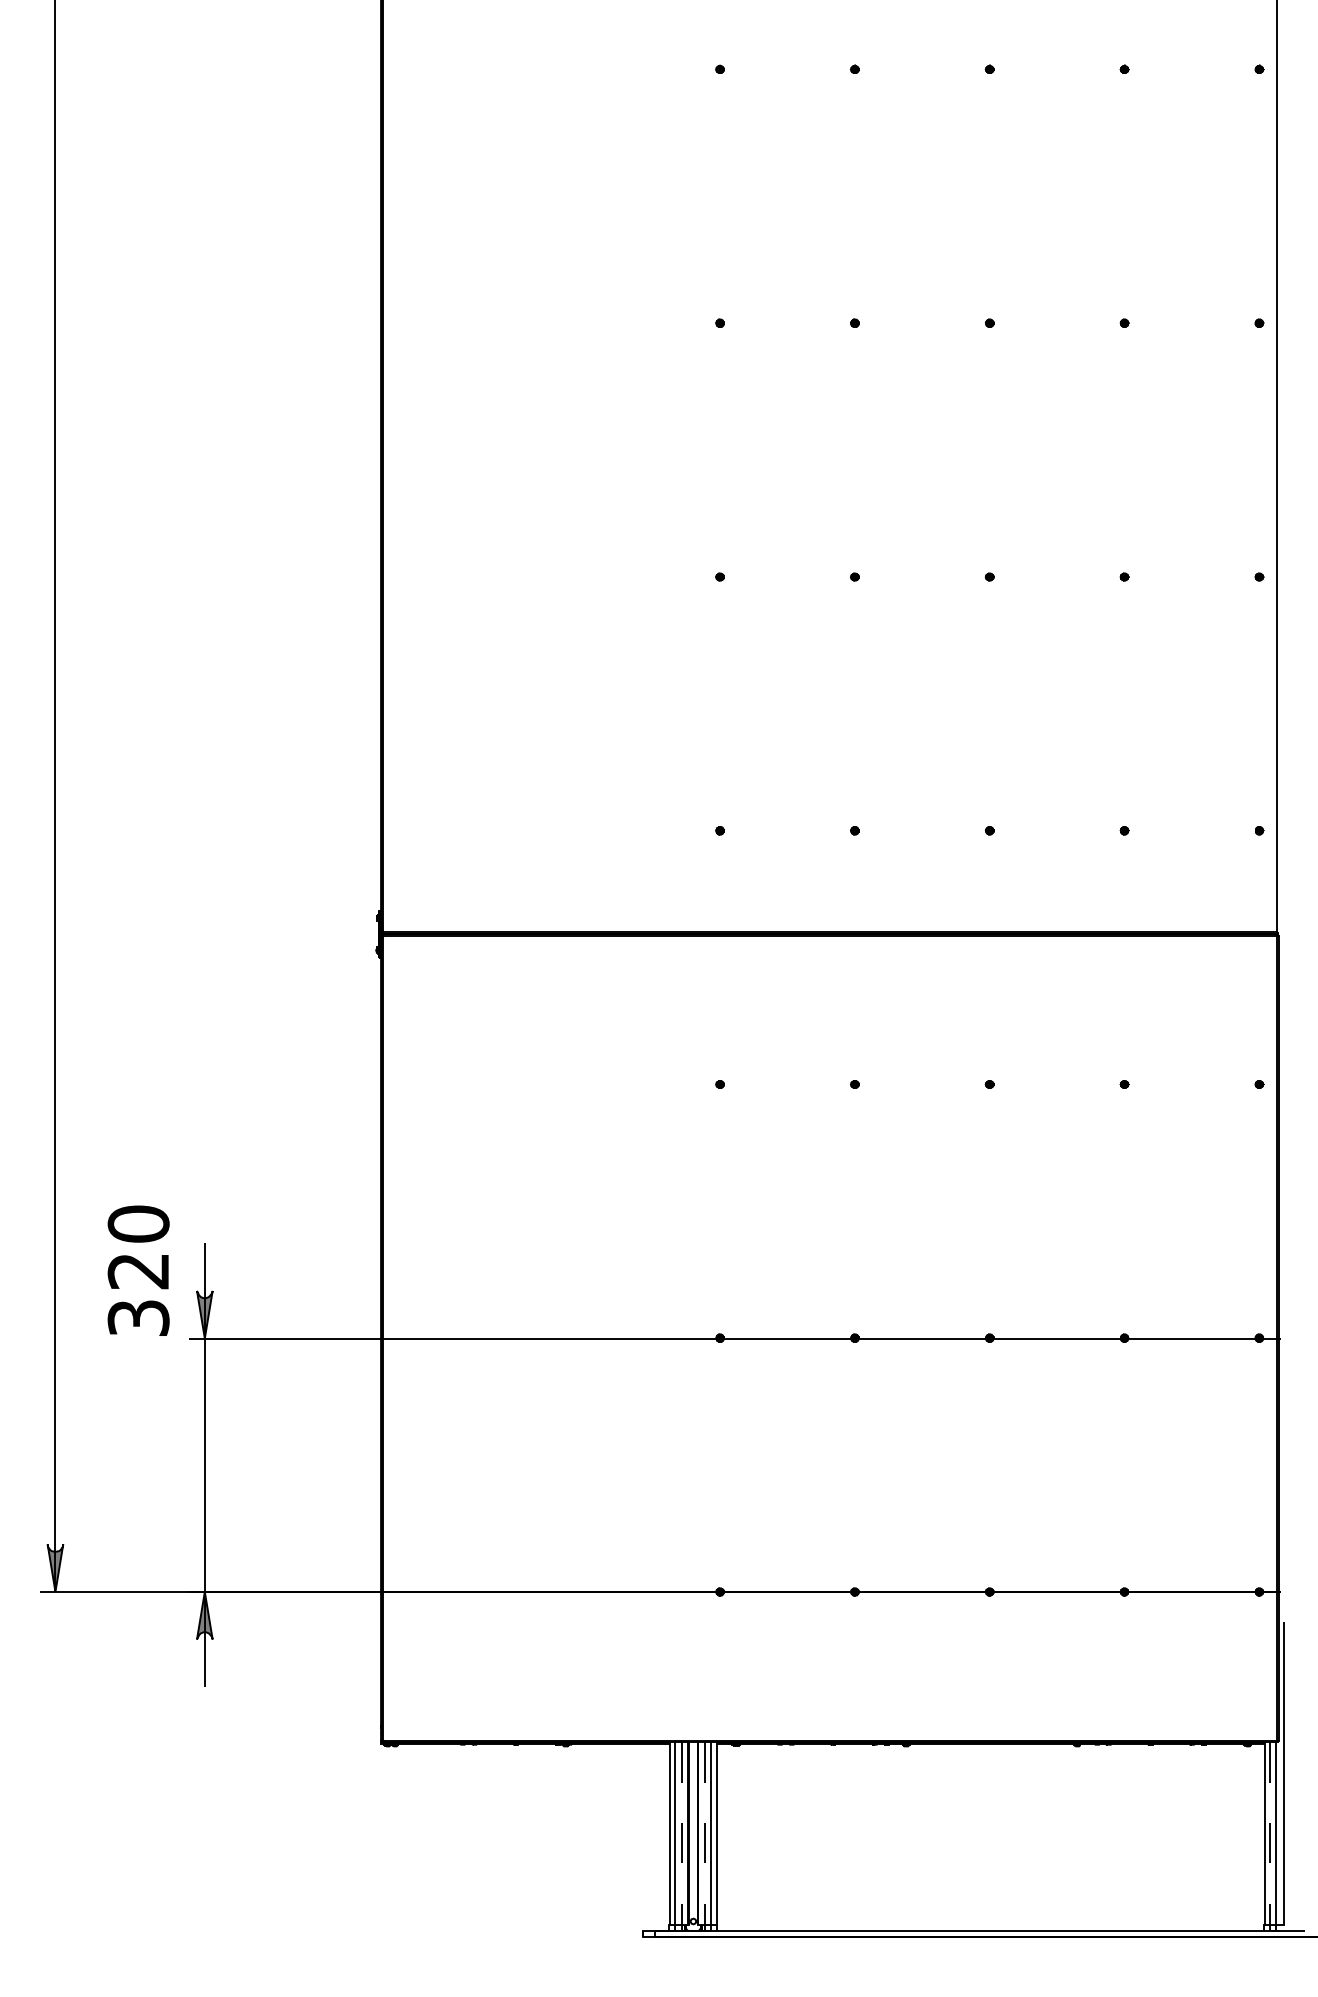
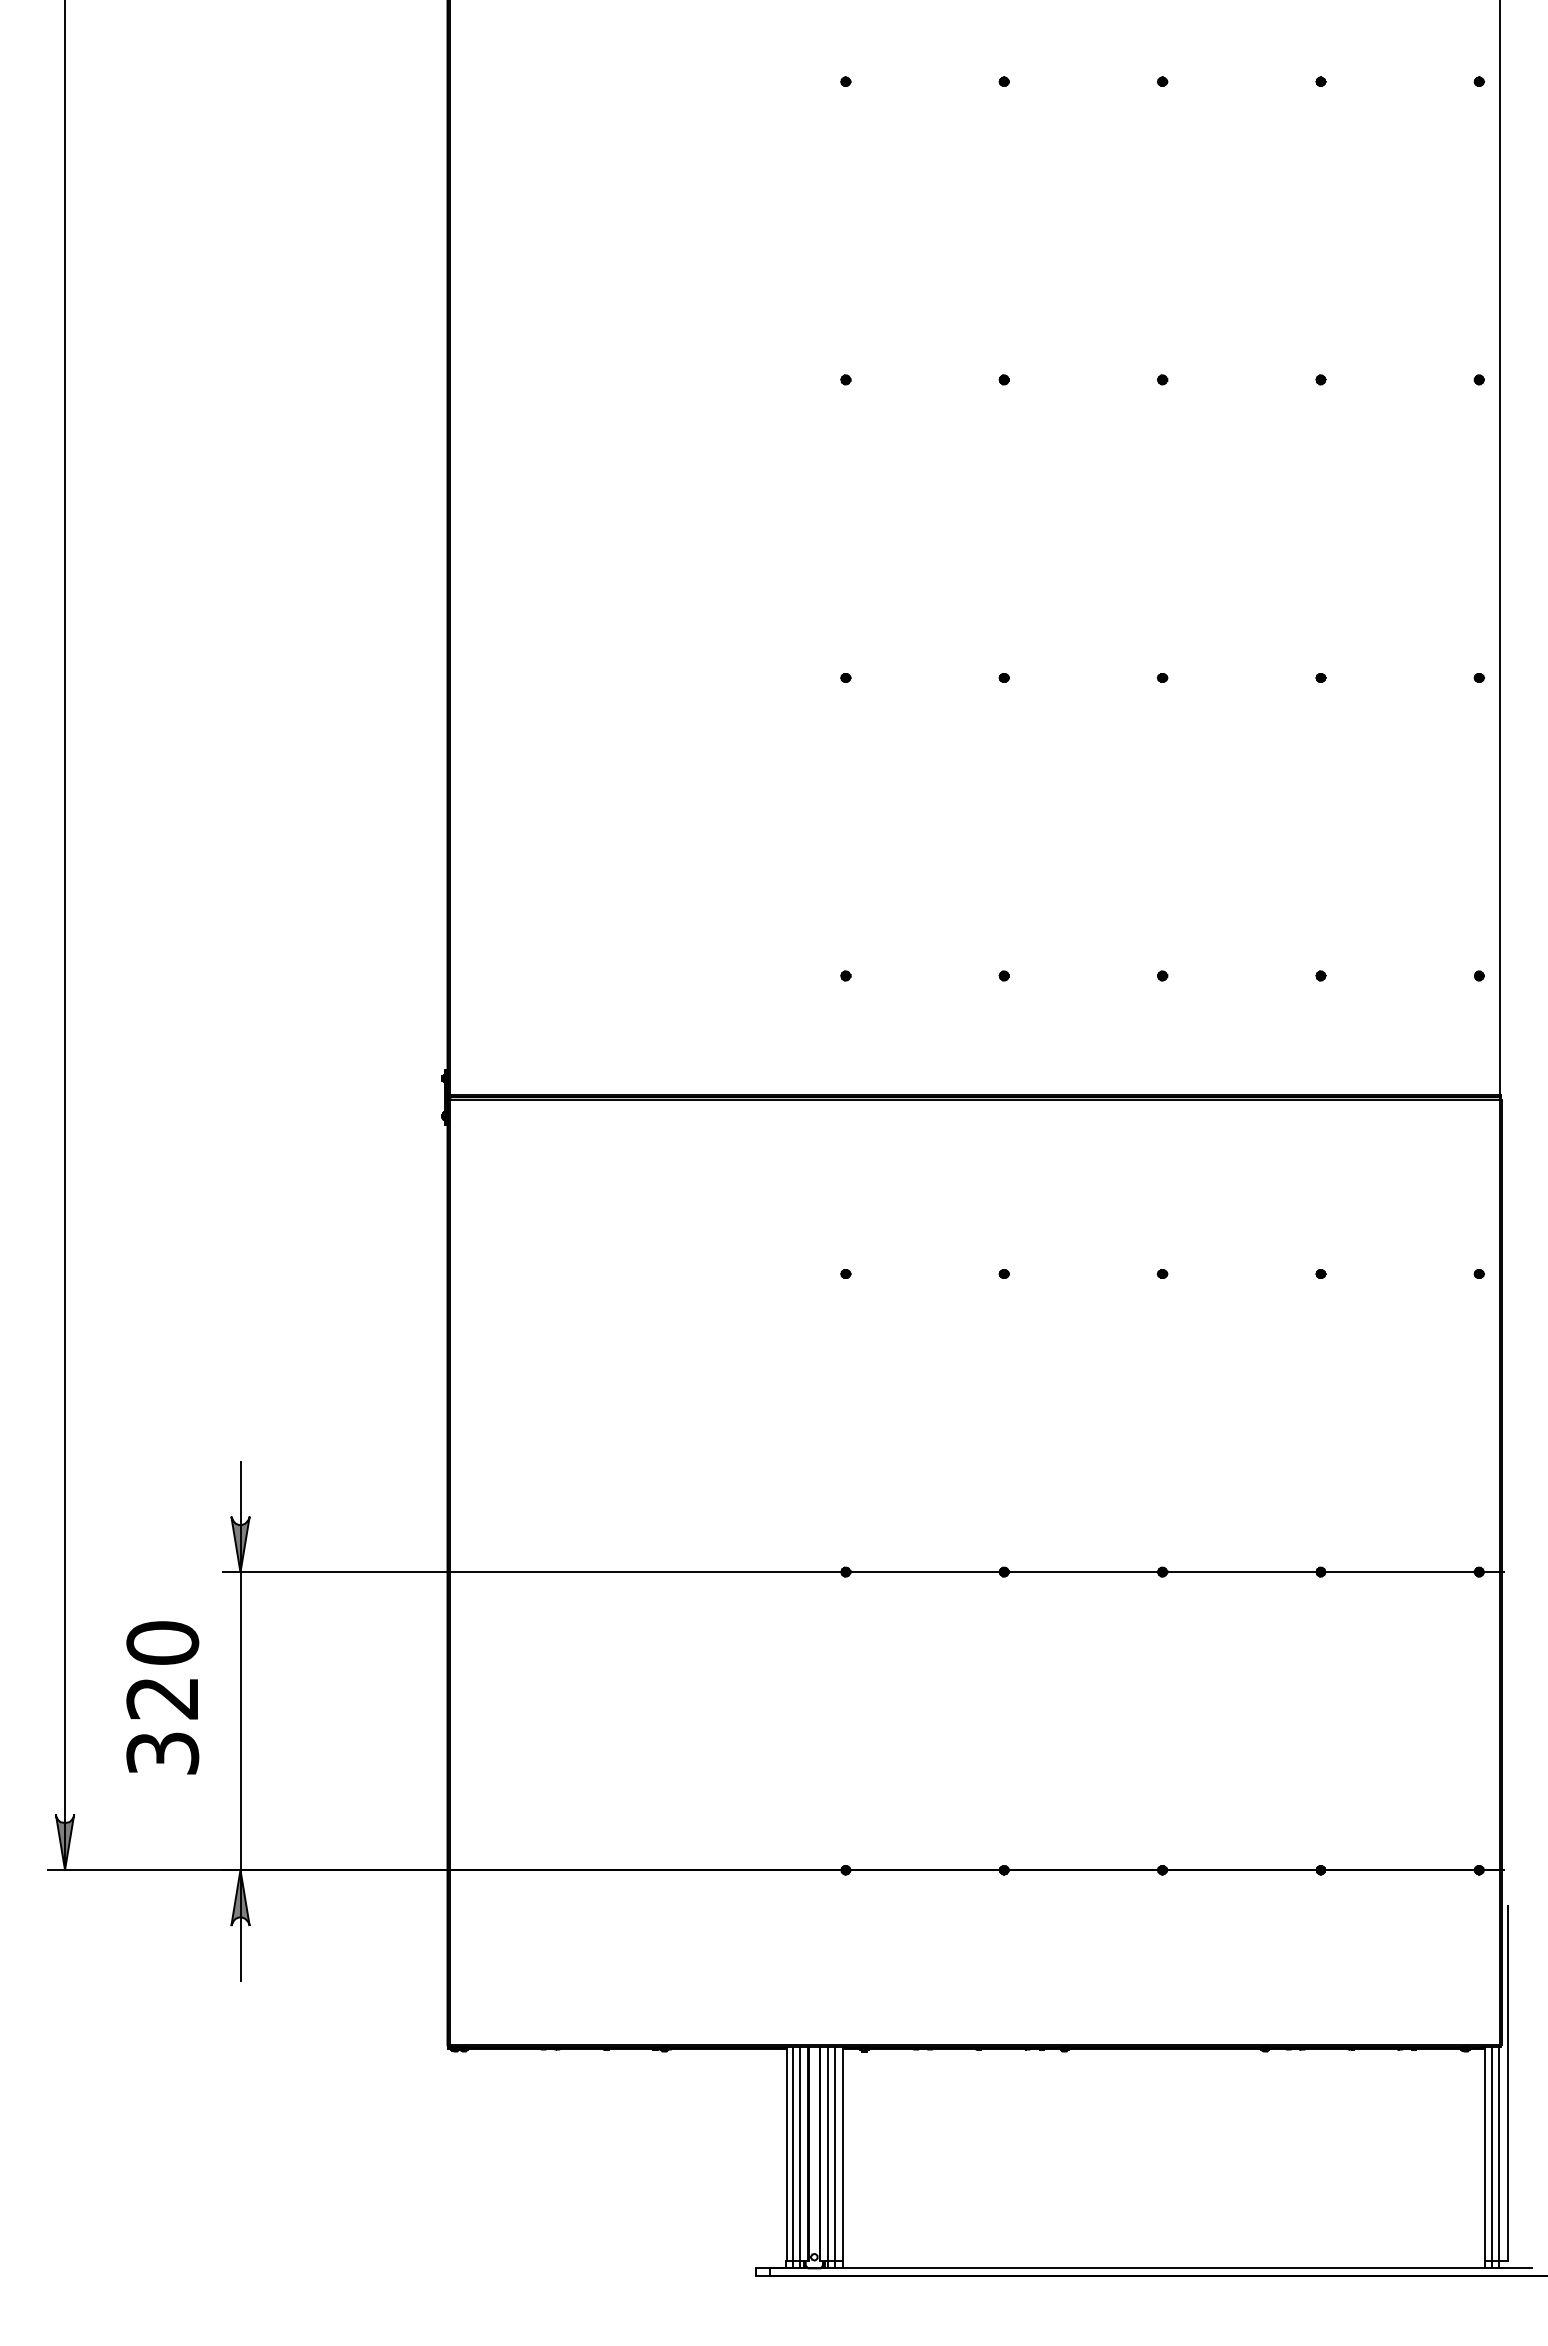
text: (138, 1270) -> (162, 1697), moved
line: (681, 1837) -> (800, 2158), dashed -> solid
line: (705, 1837) -> (828, 2158), dashed -> solid
line: (1269, 1837) -> (1491, 2158), dashed -> solid

